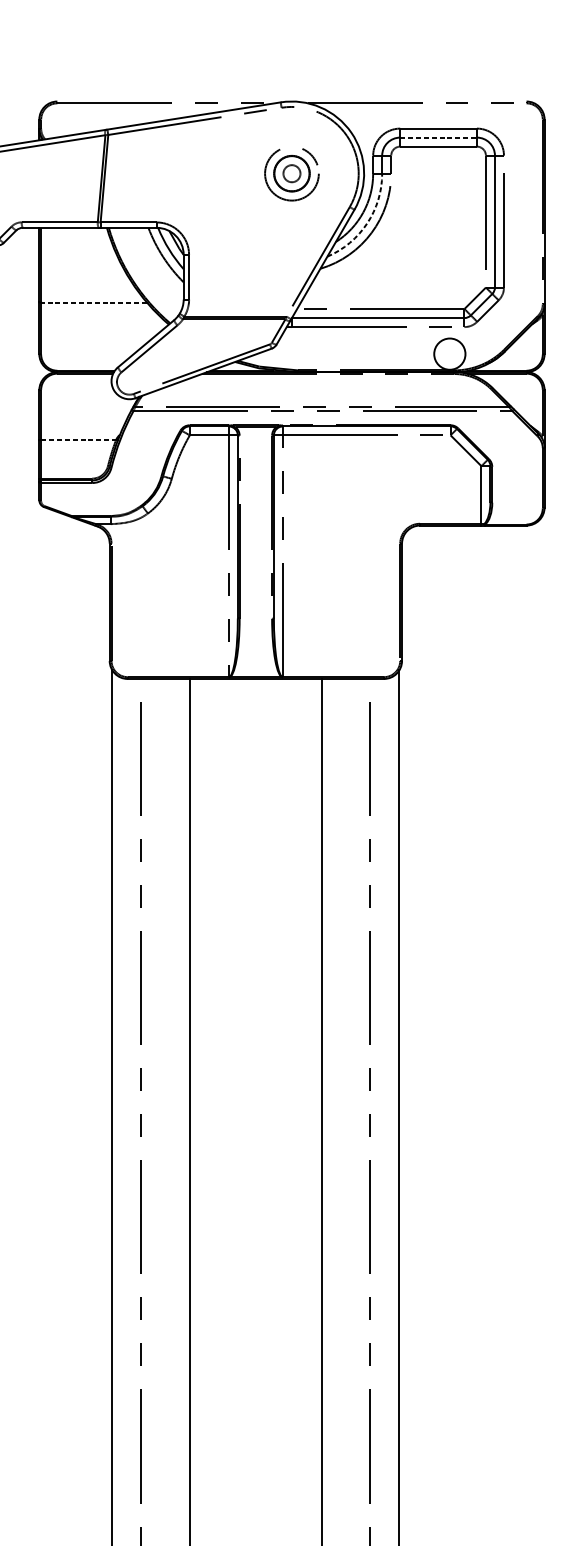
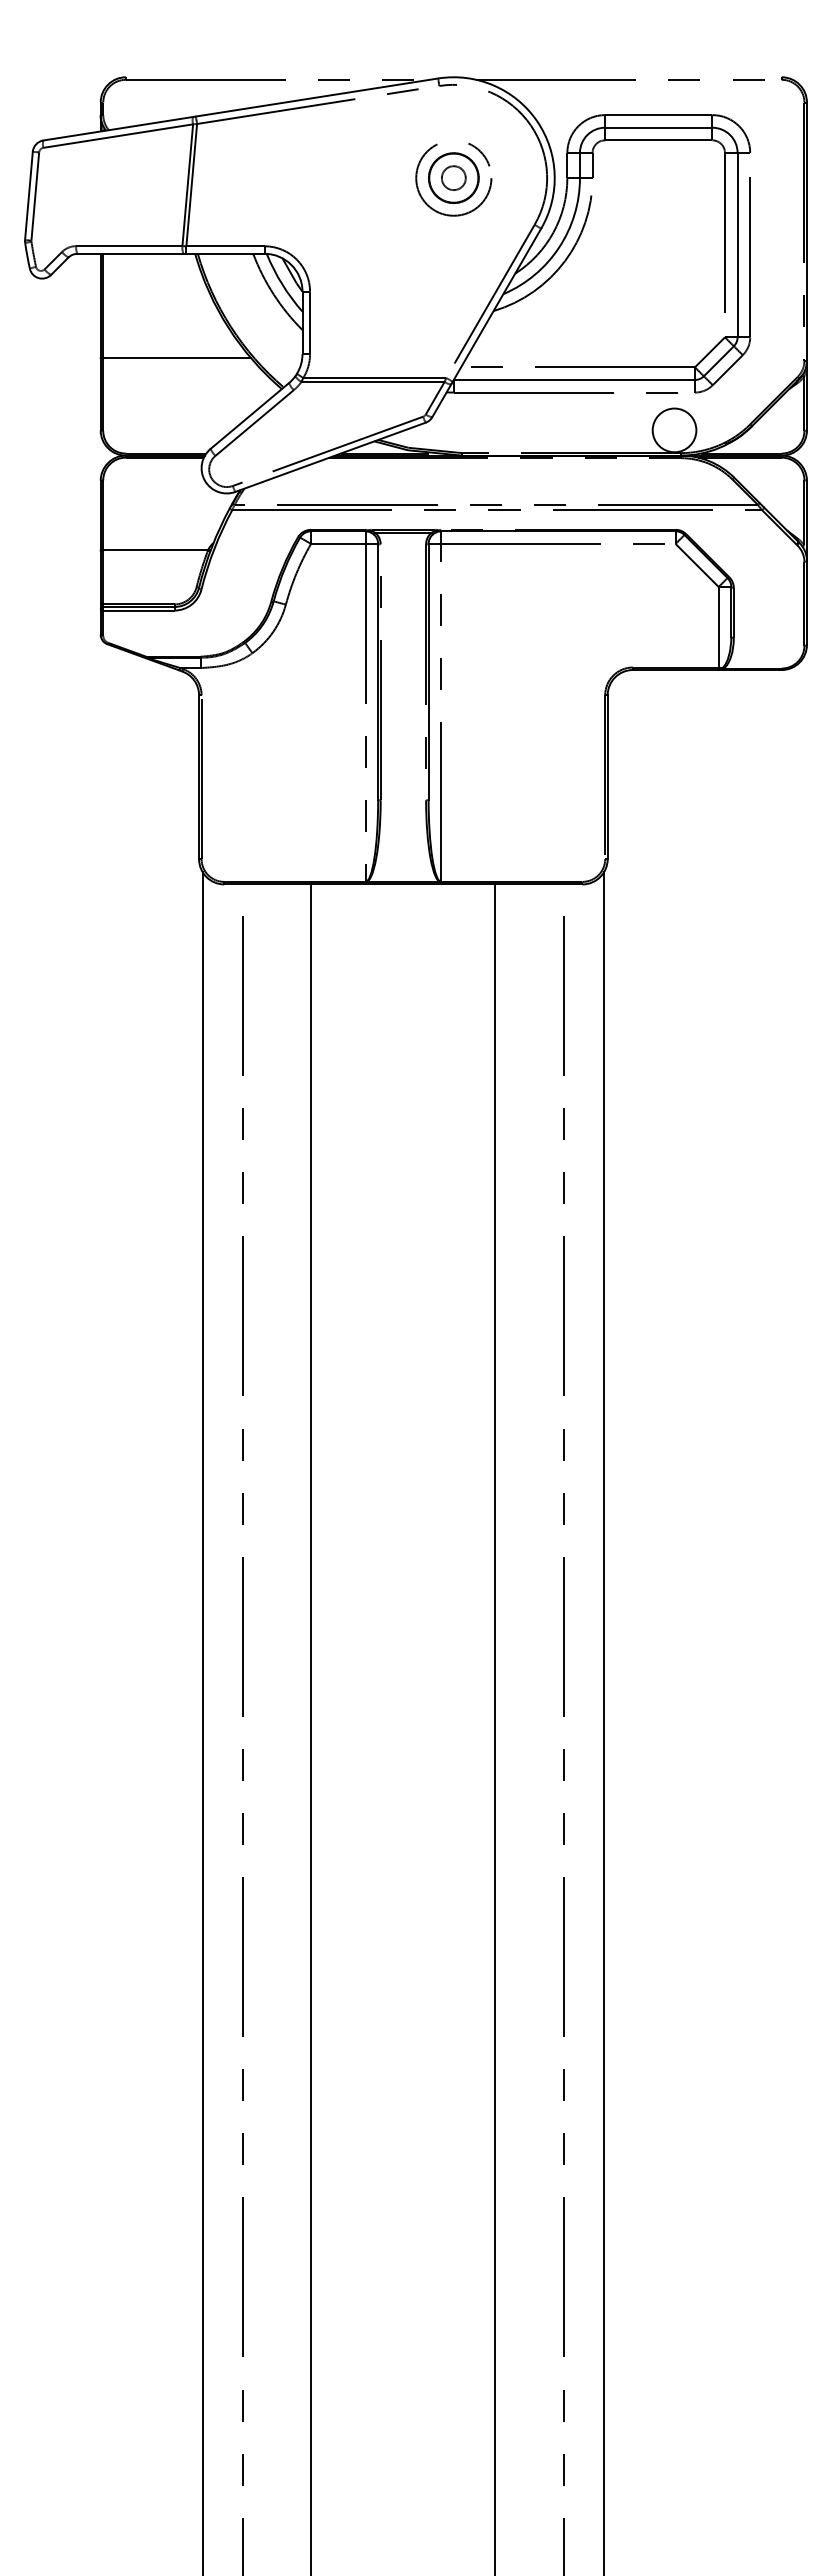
line: (438, 137) -> (658, 127), dashed -> solid
arc: (367, 223) -> (559, 247), dashed -> solid
line: (94, 302) -> (177, 358), dashed -> solid
line: (79, 440) -> (156, 550), dashed -> solid

